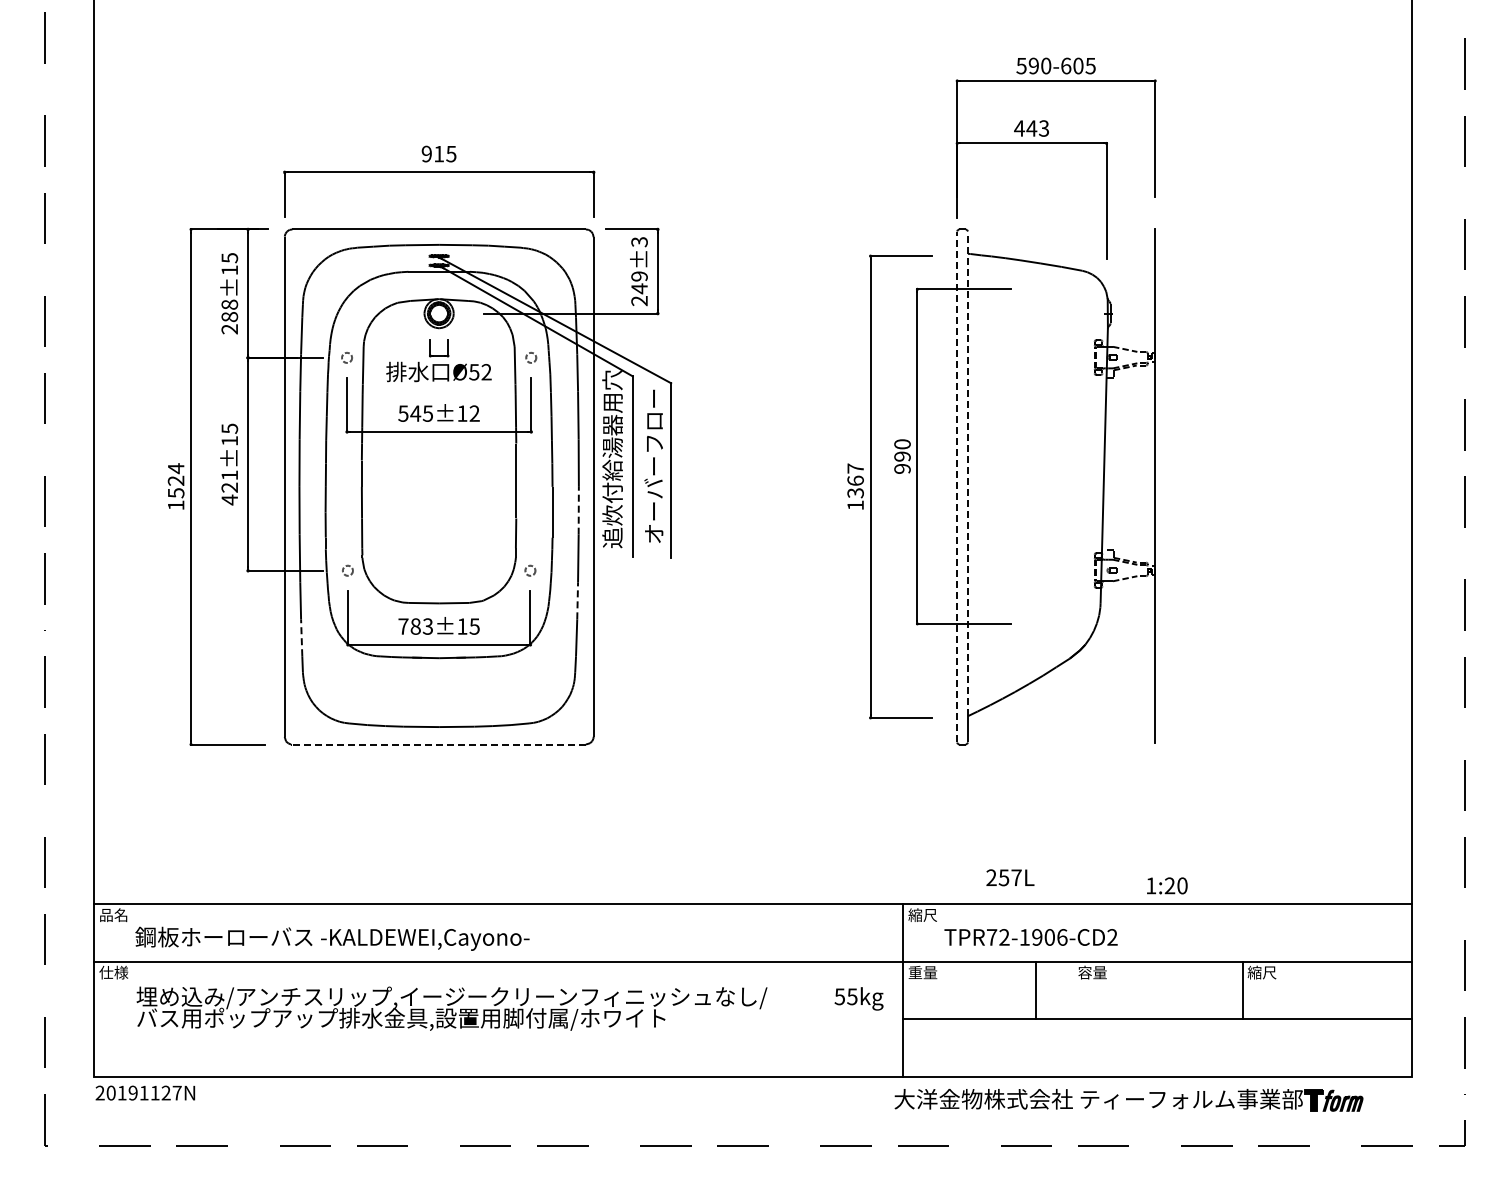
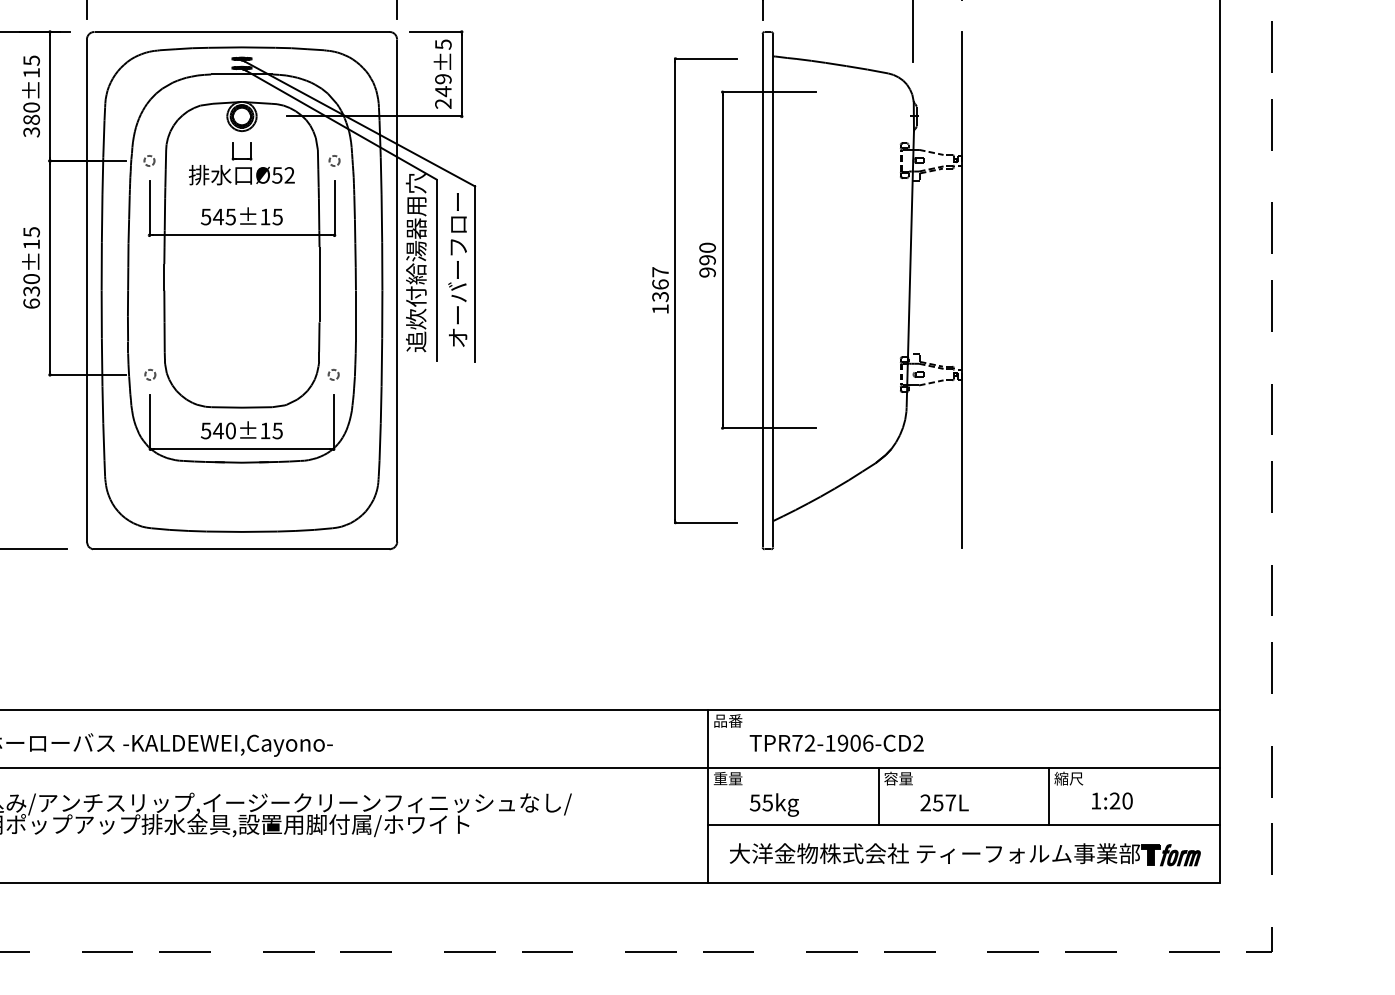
text: (639, 241) -> (443, 44), 249±3 -> 249±5
text: (230, 316) -> (32, 119), 288±15 -> 380±15
text: (474, 413) -> (277, 216), 545±12 -> 545±15
line: (967, 473) -> (772, 277), dashed -> solid
text: (229, 487) -> (31, 291), 421±15 -> 630±15
line: (957, 487) -> (762, 291), dashed -> solid
line: (578, 510) -> (382, 314), dashed -> solid
line: (577, 600) -> (381, 404), dashed -> solid
text: (415, 626) -> (218, 430), 783±15 -> 540±15
line: (301, 637) -> (103, 441), dashed -> solid
line: (439, 744) -> (242, 549), dashed -> solid
text: (1010, 877) -> (944, 802), moved
text: (1167, 885) -> (1112, 800), moved
text: (922, 914) -> (727, 720), 縮尺 -> 品番
line: (1035, 990) -> (878, 796), moved
text: (858, 998) -> (773, 804), moved
part: (1128, 1100) -> (964, 854), moved

